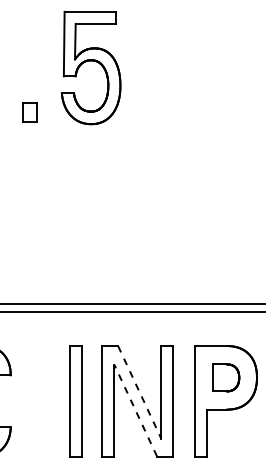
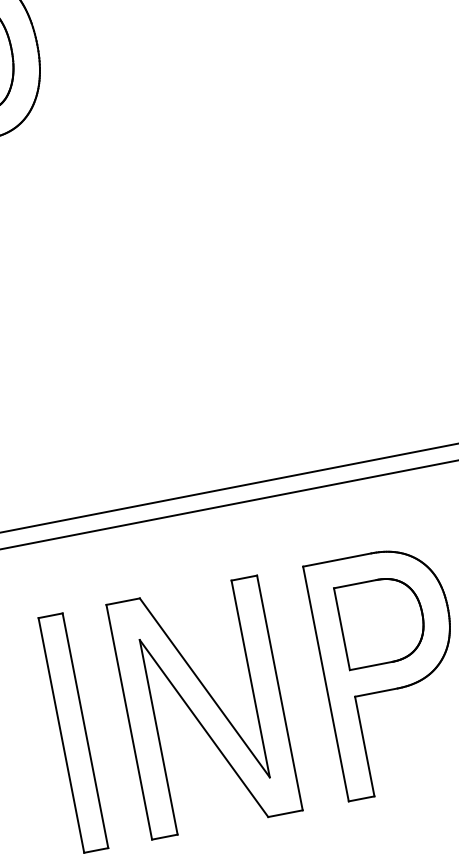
part: (225, 377) -> (380, 620), size x1.43
line: (139, 392) -> (204, 688), dashed -> solid
line: (135, 410) -> (203, 728), dashed -> solid

